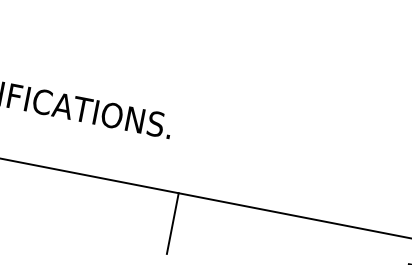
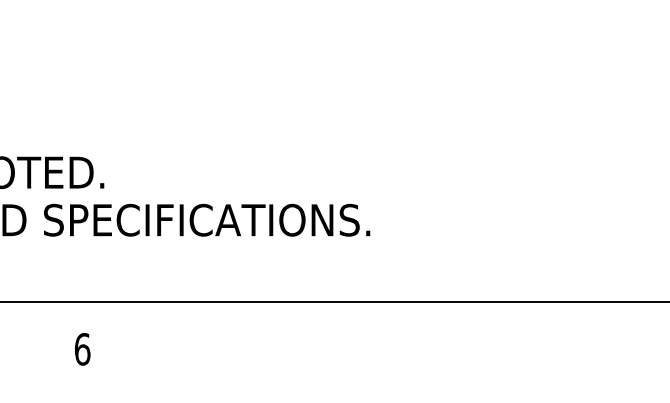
line: (173, 223) -> (395, 341), removed

